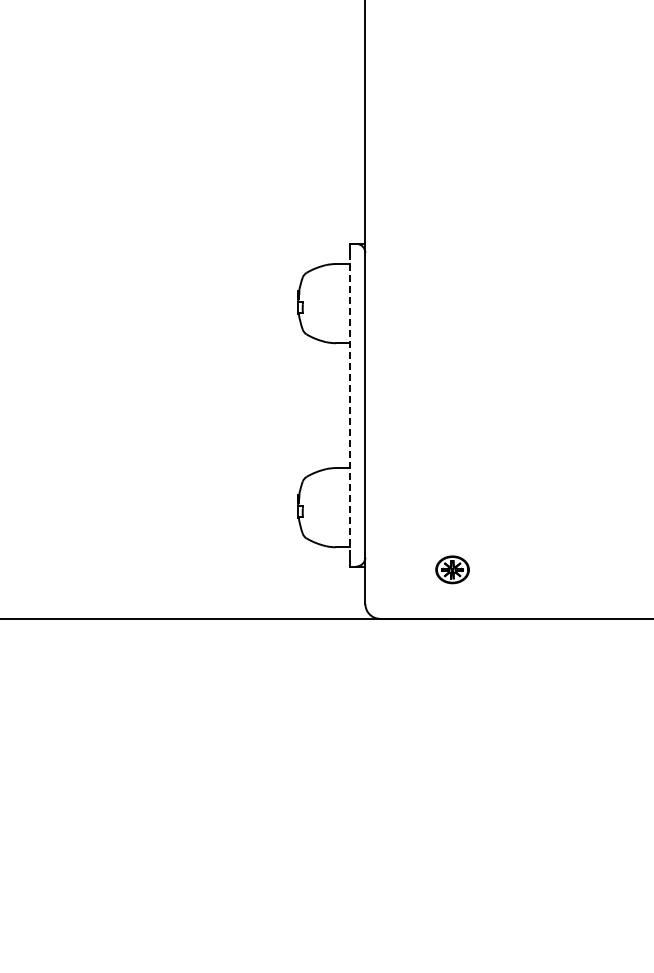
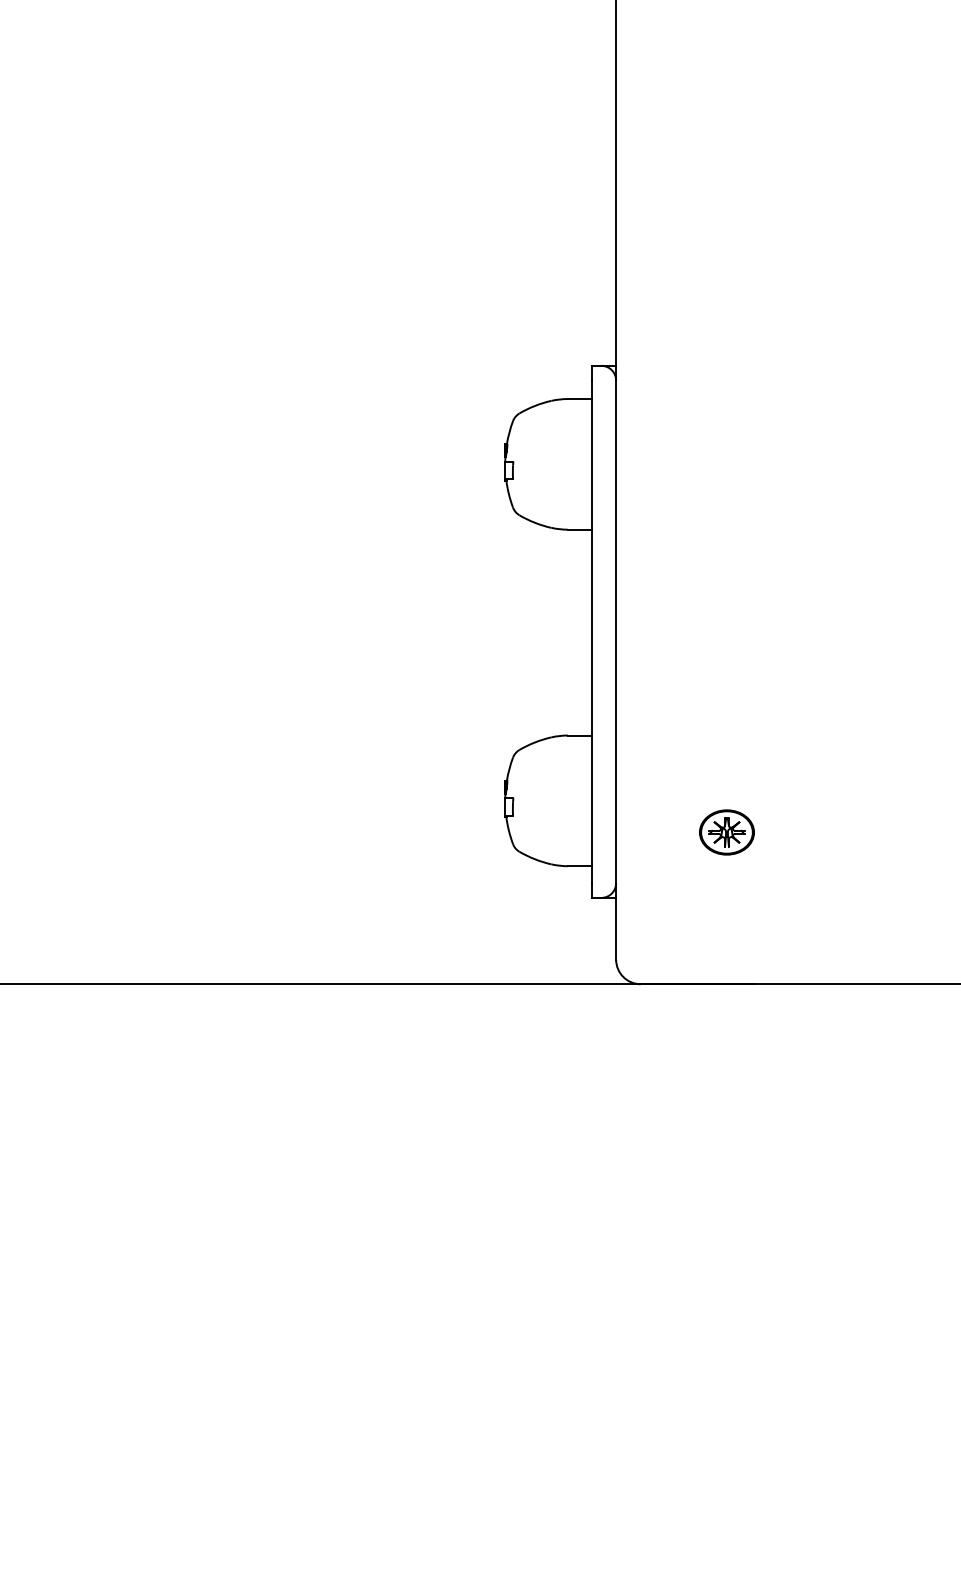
line: (350, 405) -> (591, 632), dashed -> solid
part: (452, 569) -> (726, 831), moved

